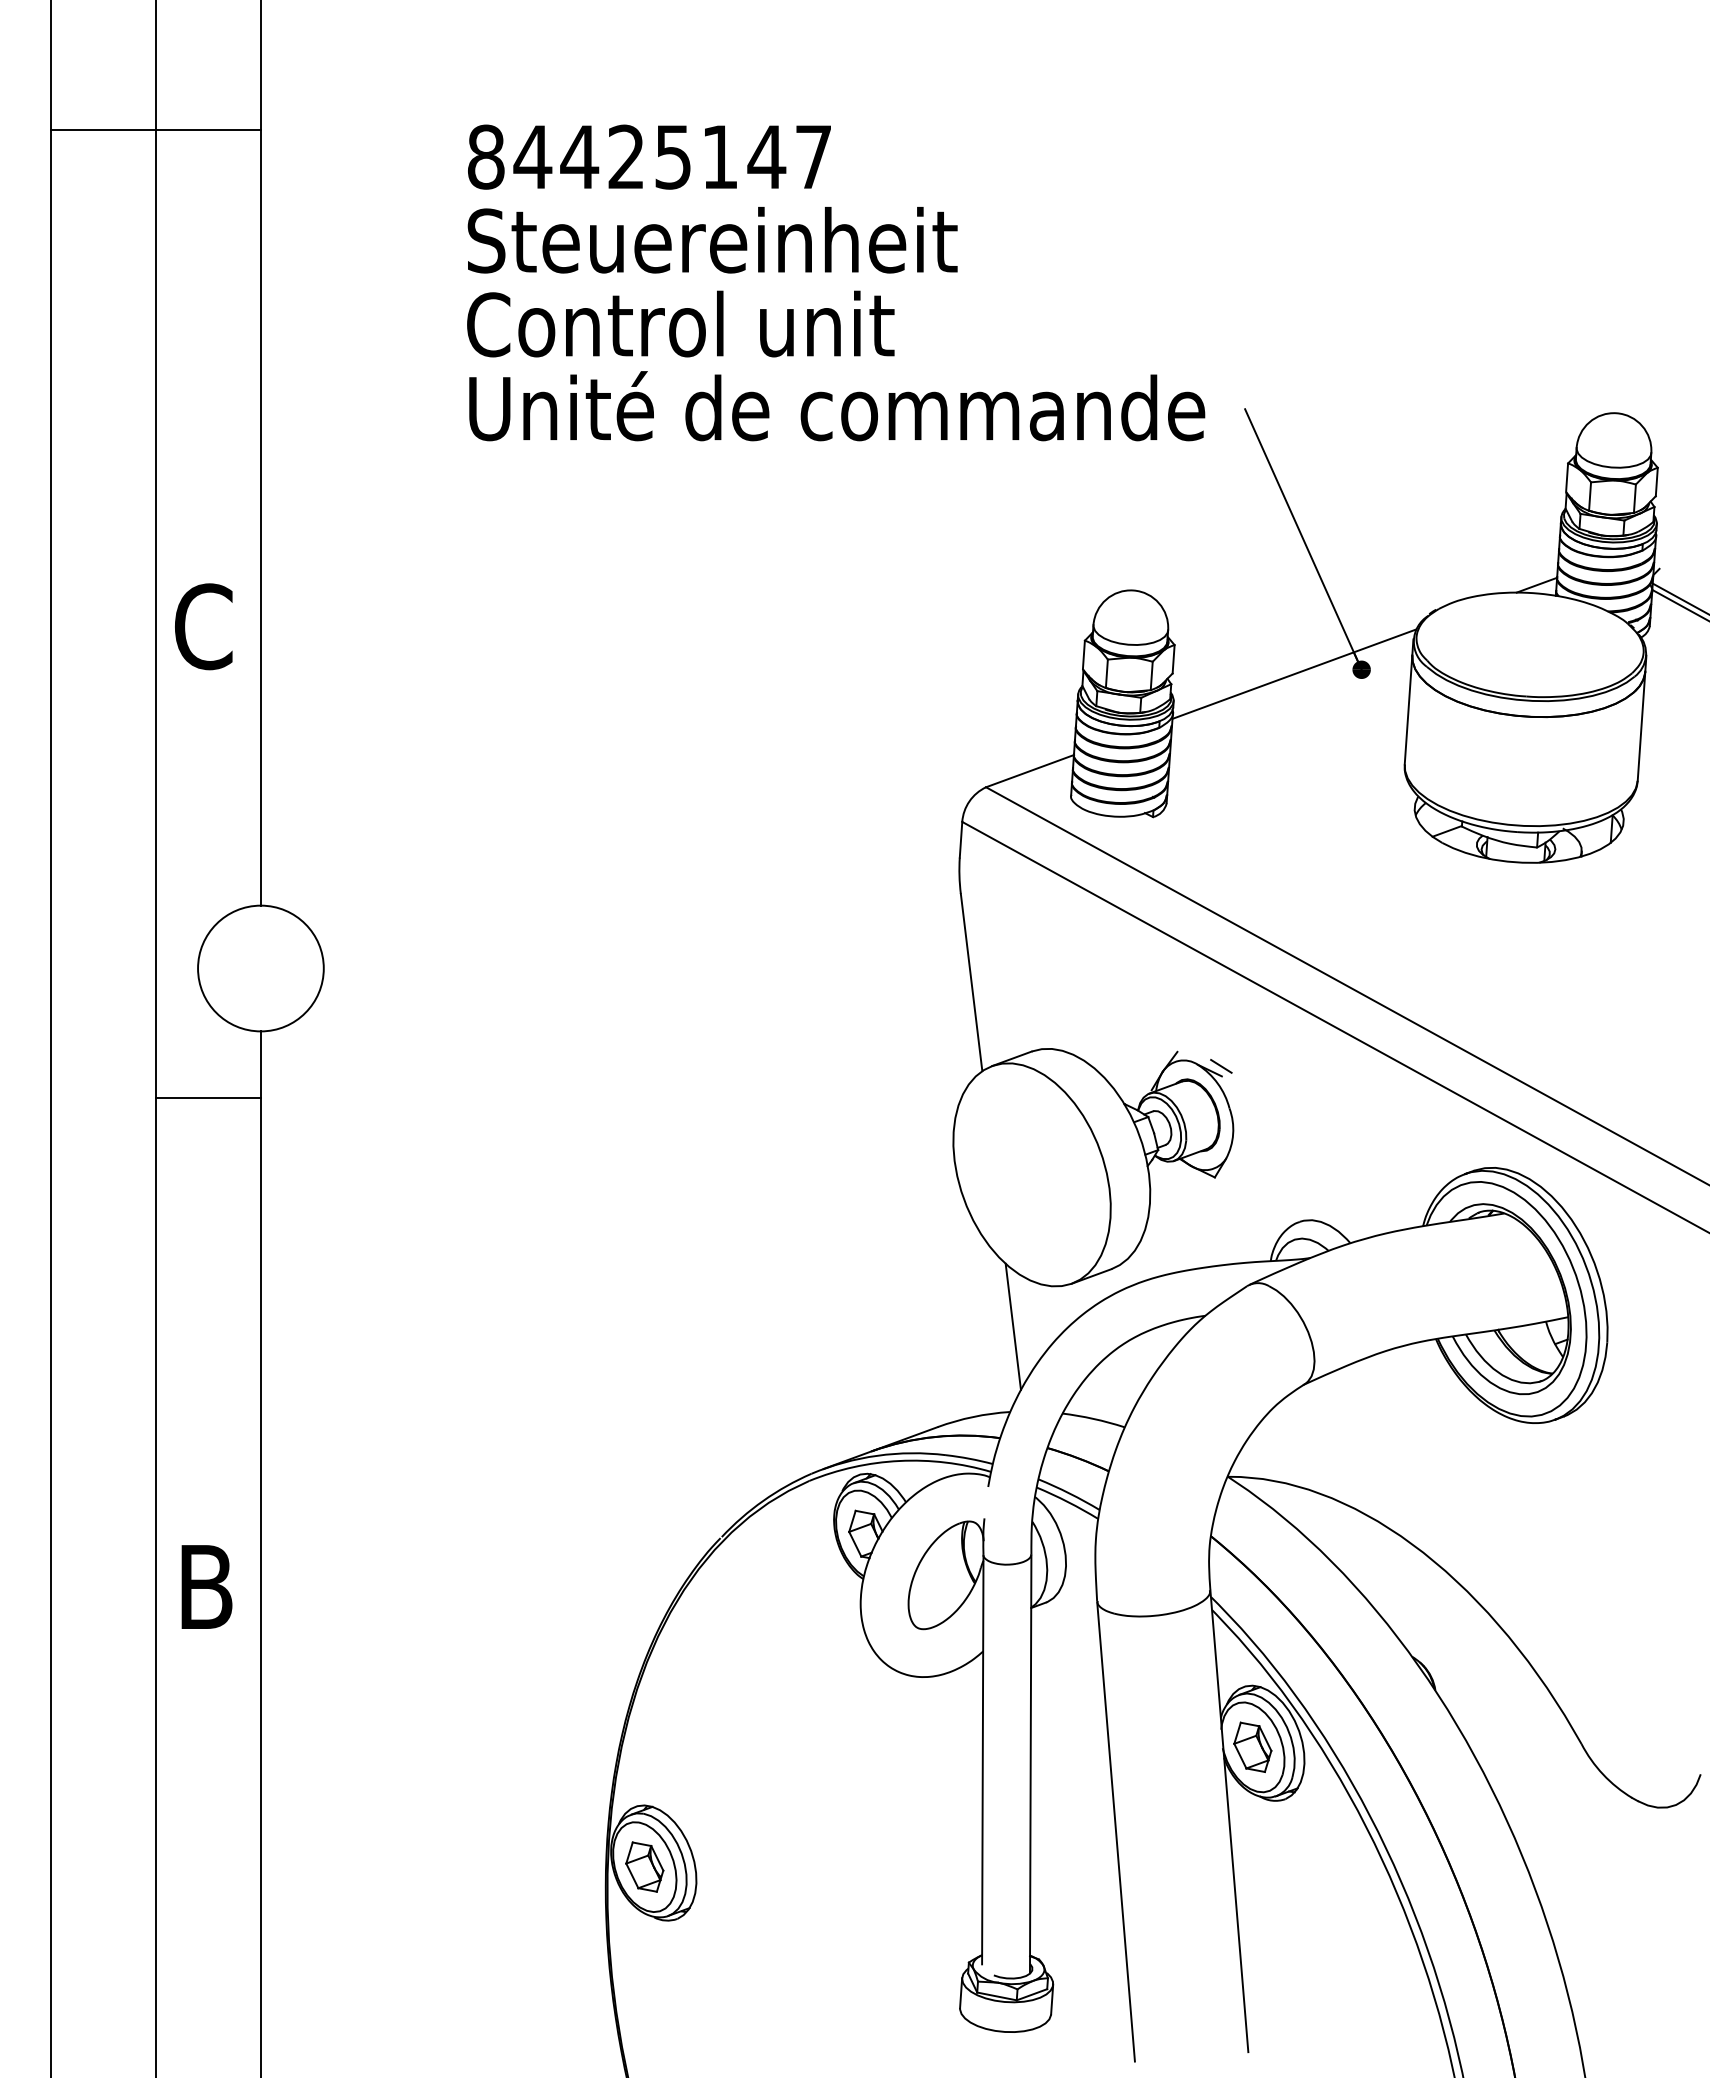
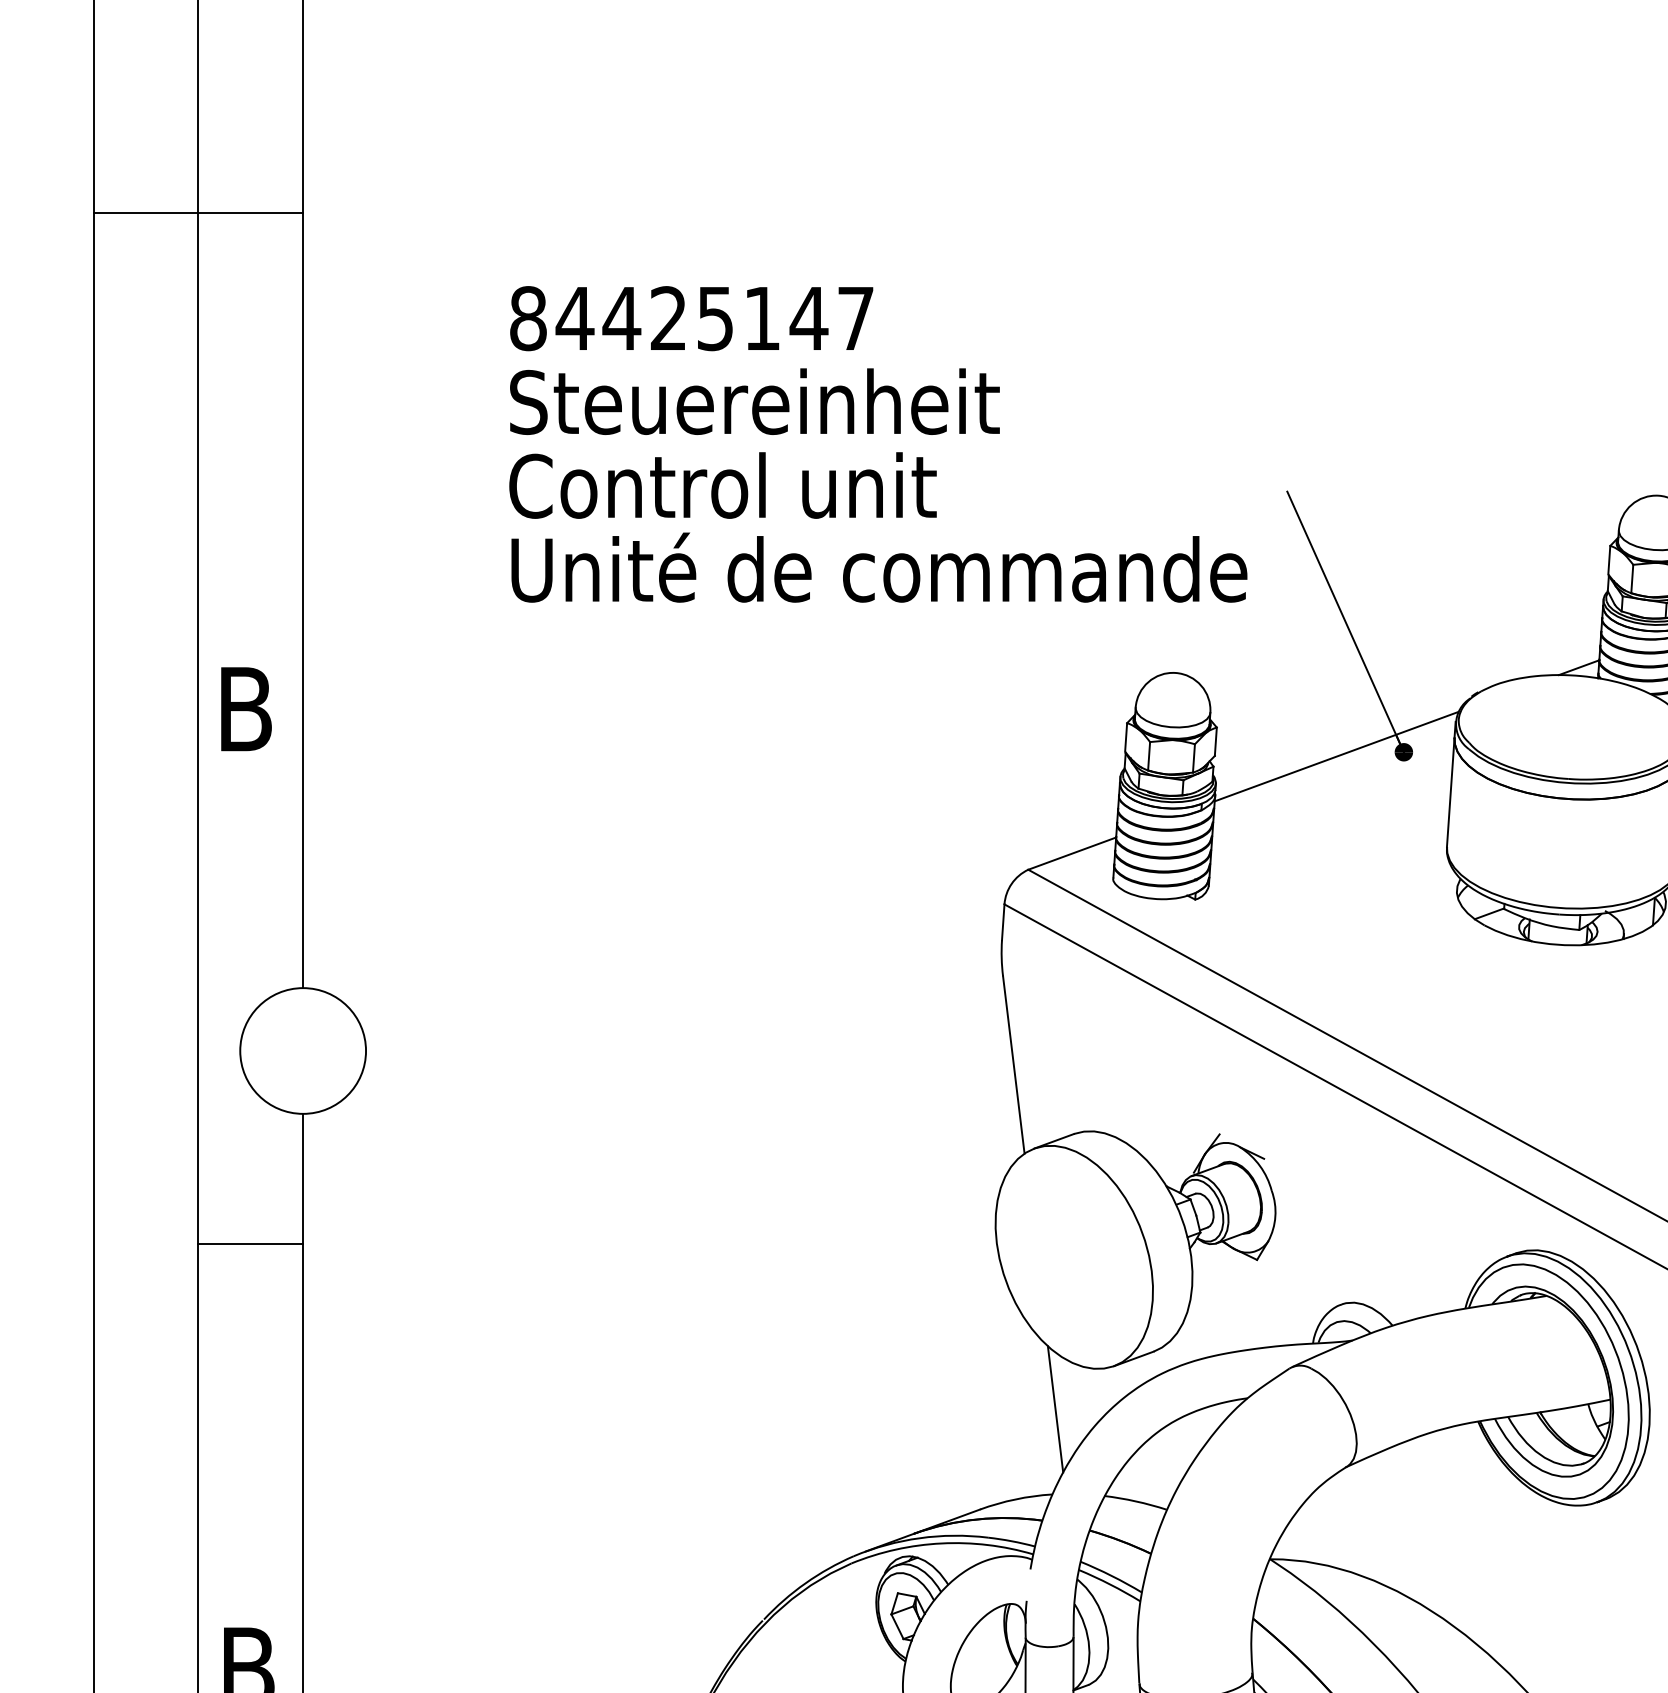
text: (836, 282) -> (878, 443), moved
text: (203, 626) -> (245, 708), C -> B
line: (1221, 1065) -> (1263, 1147), removed
line: (208, 1097) -> (250, 1243), moved

